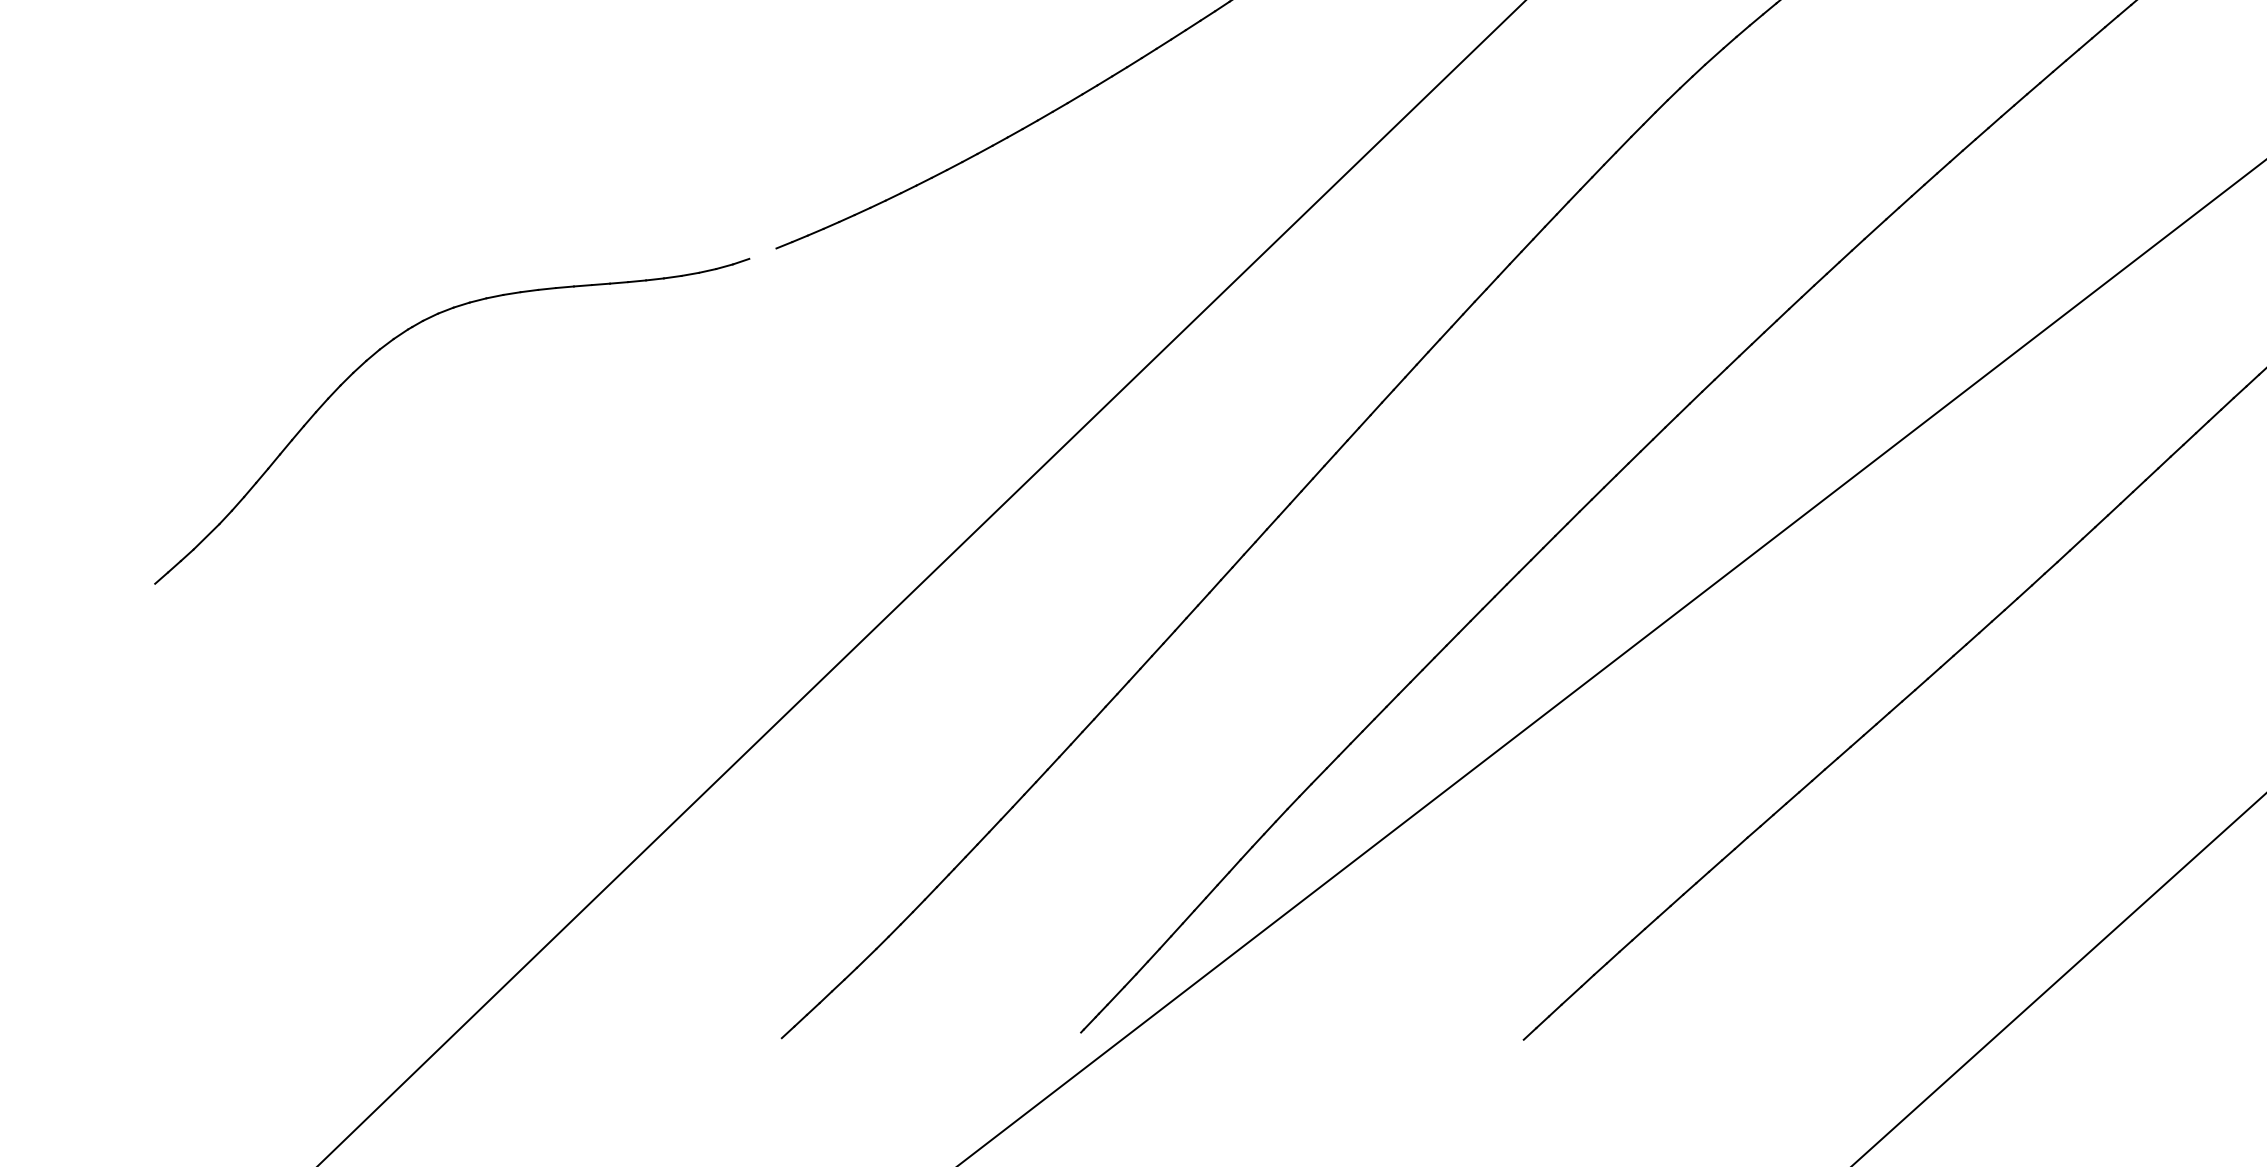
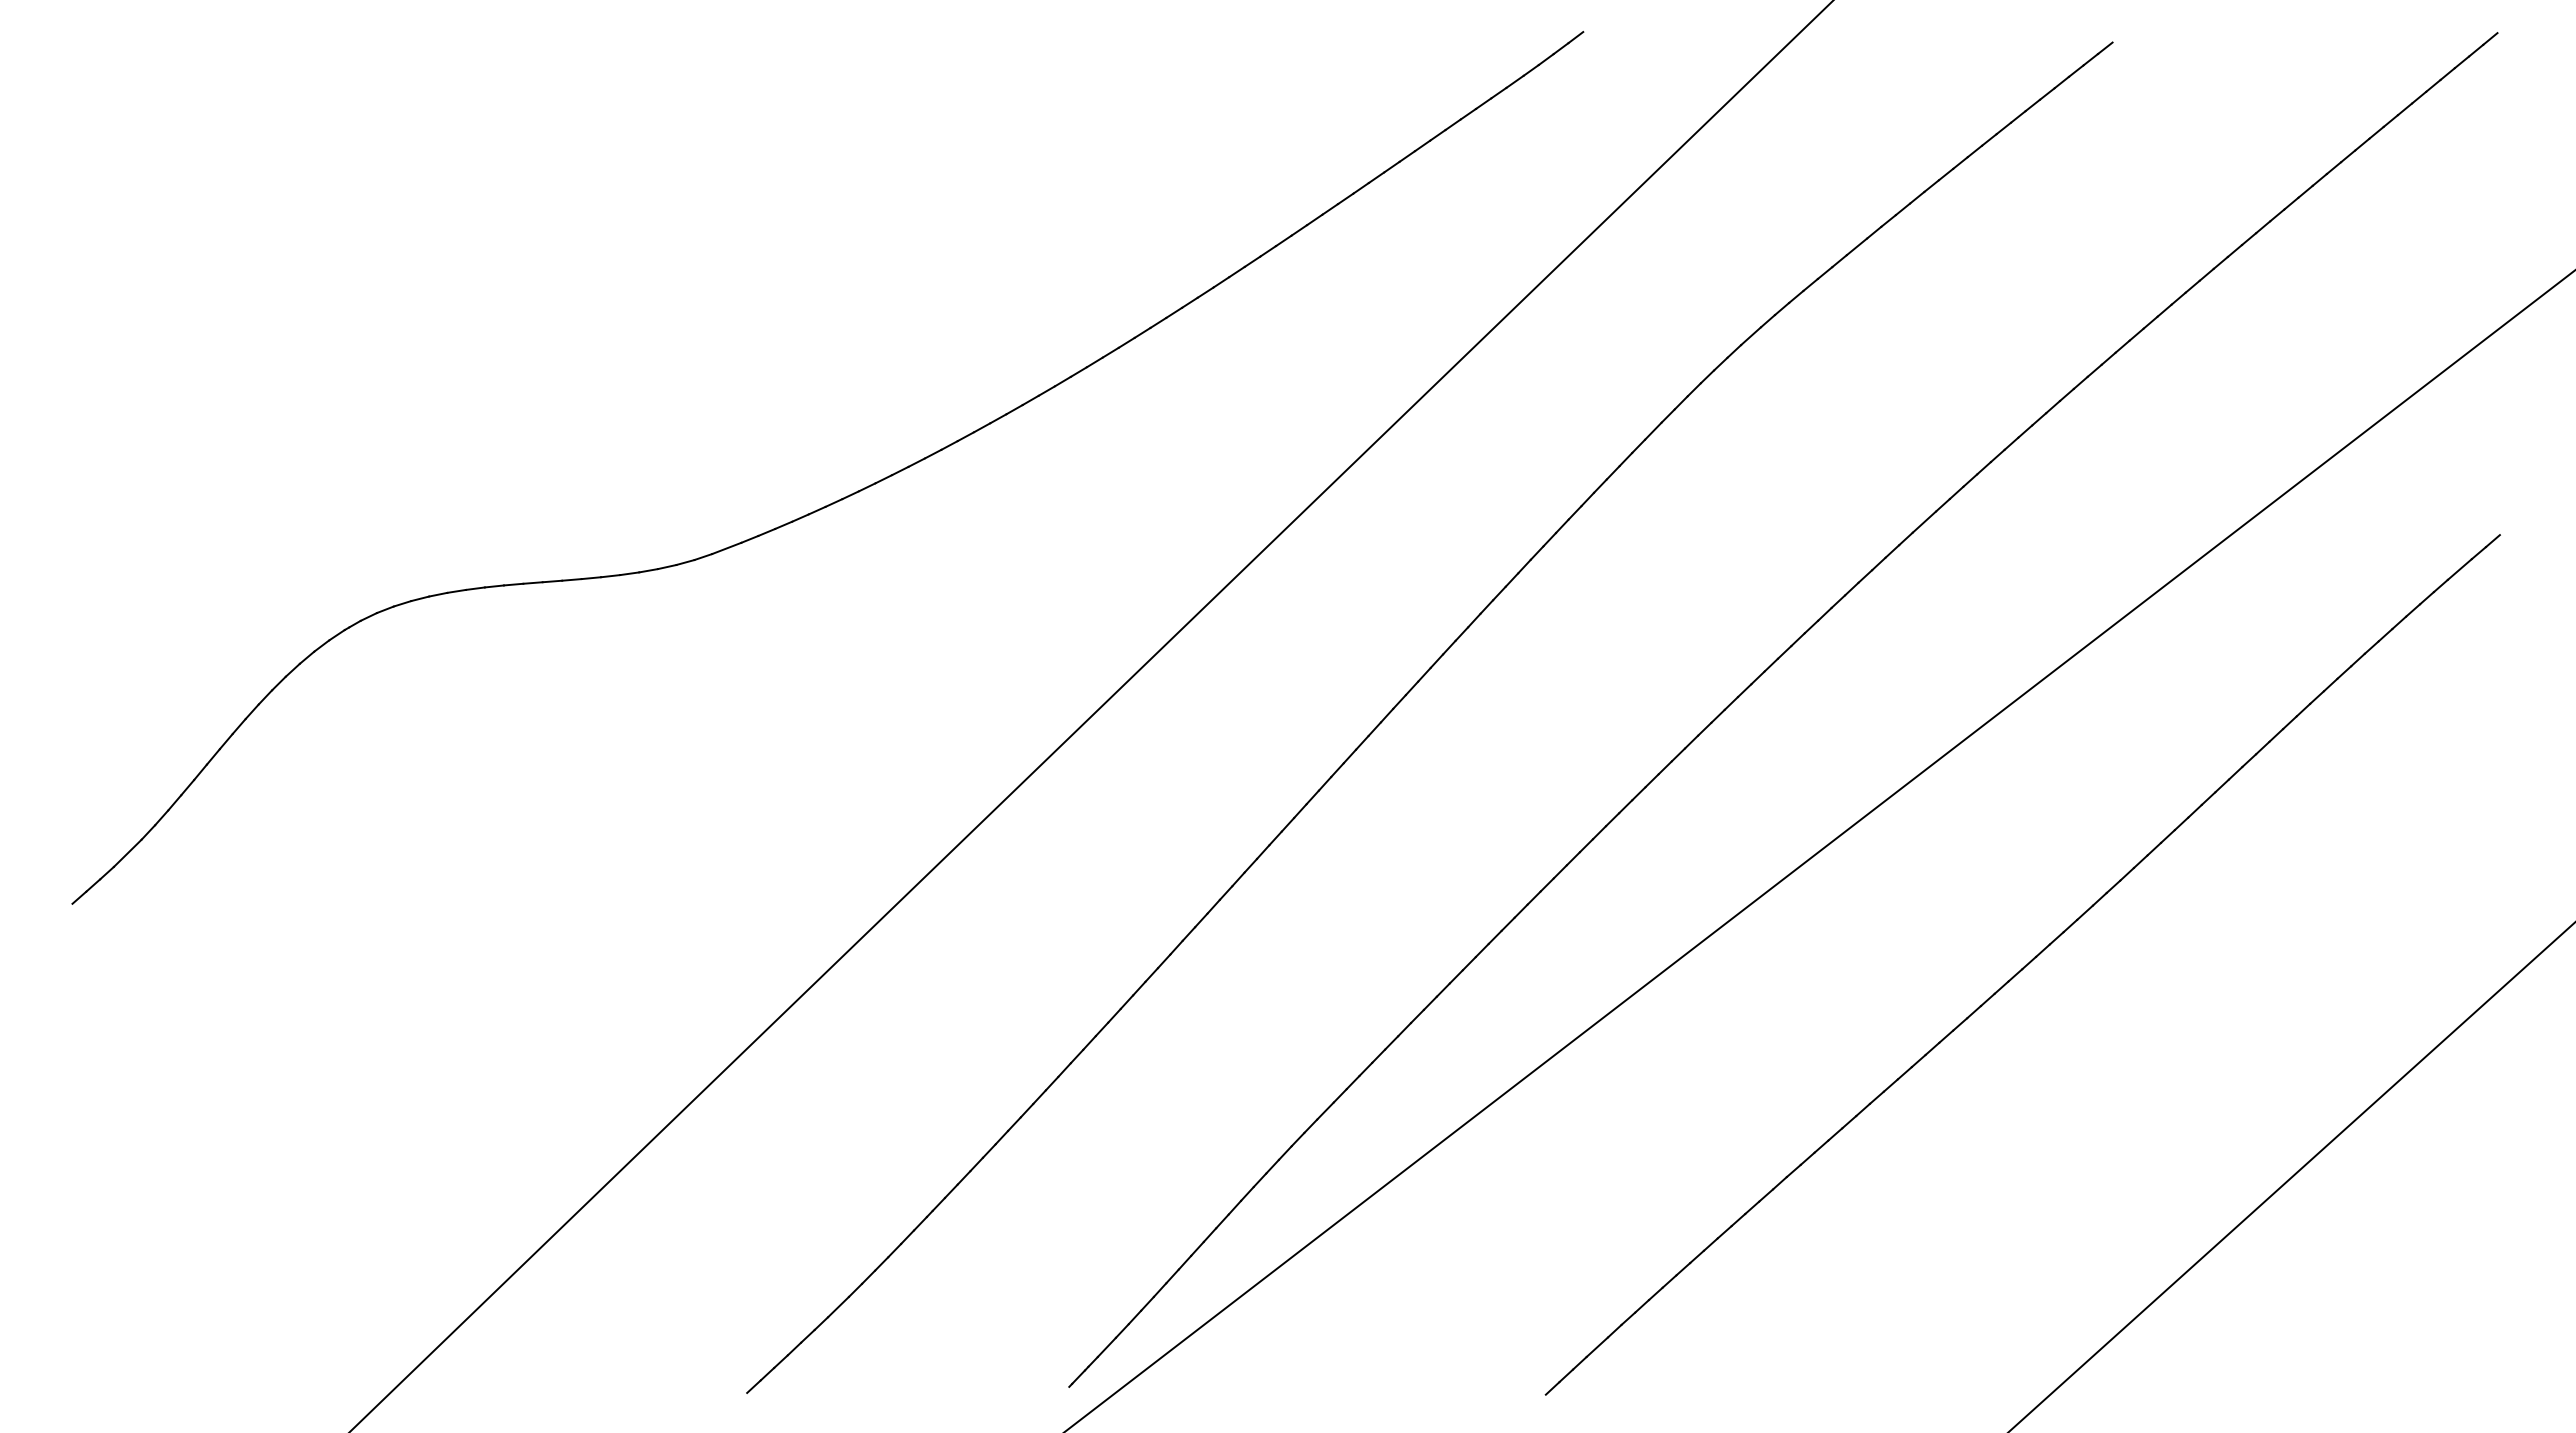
line: (762, 253) -> (726, 548), added

